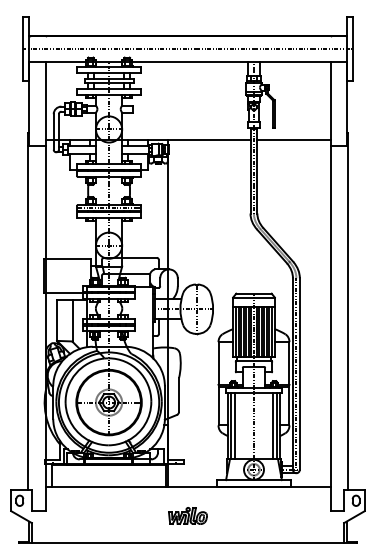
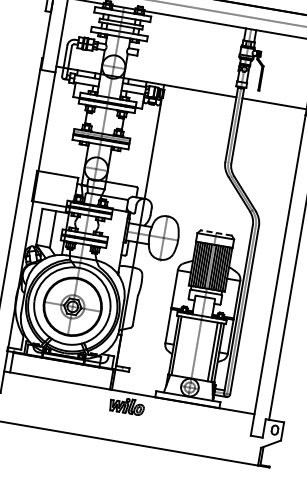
line: (253, 293) -> (215, 232), solid -> dashed
line: (235, 425) -> (180, 345), removed
part: (187, 515) -> (126, 405), moved

